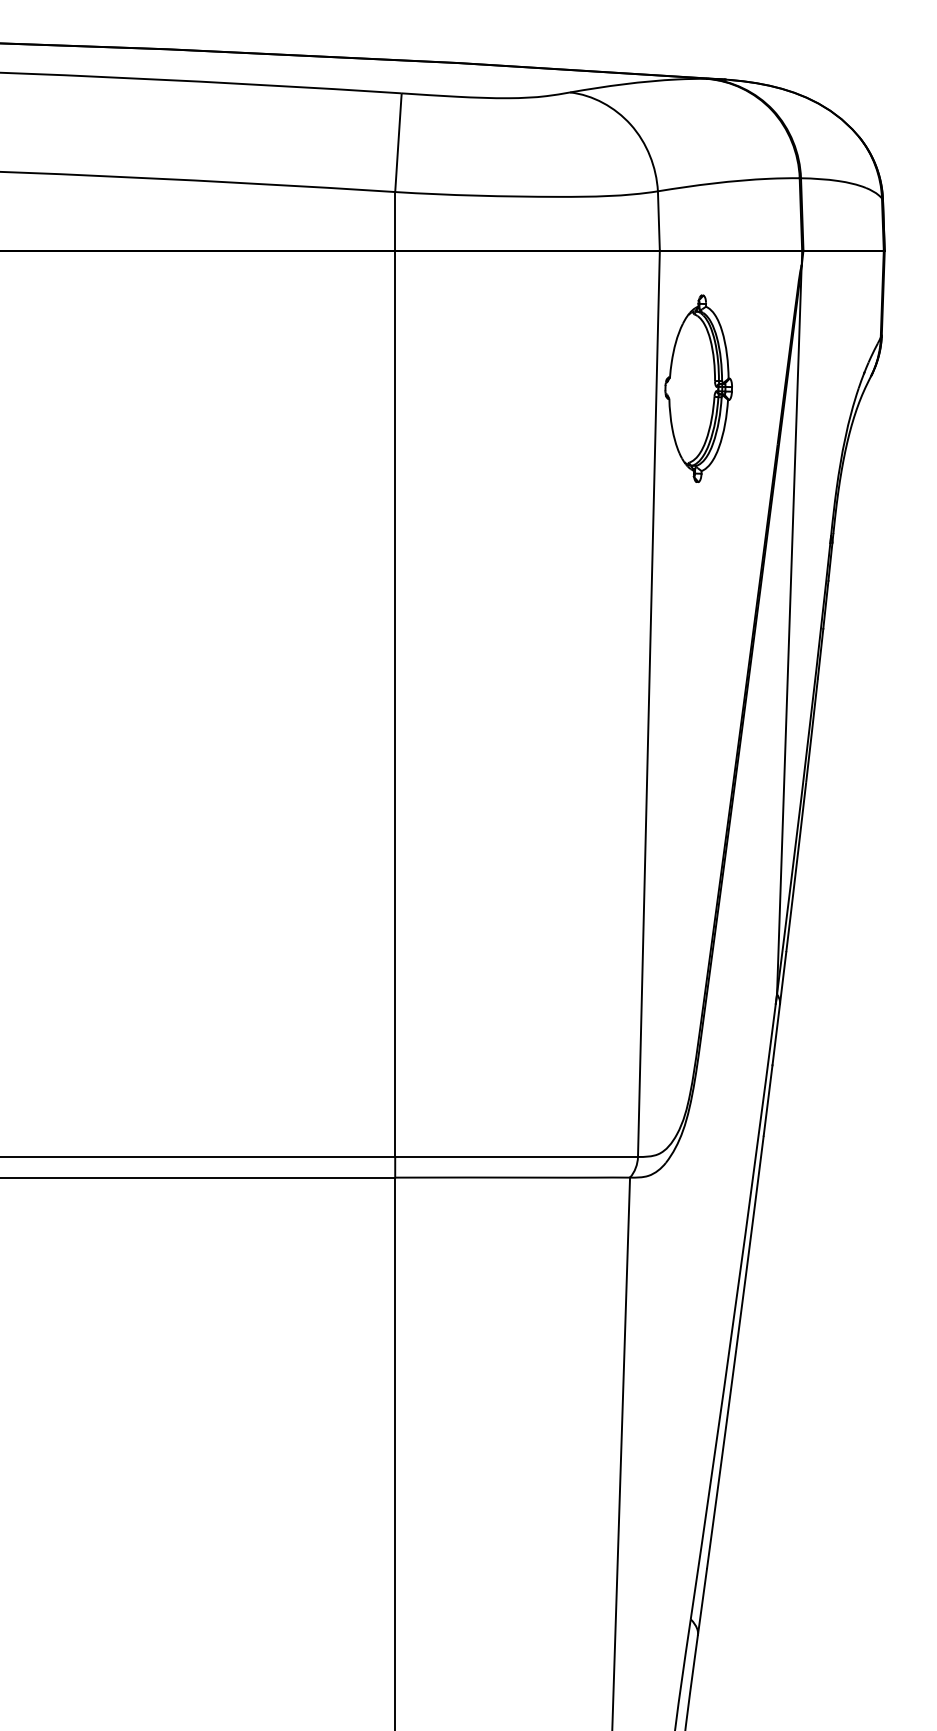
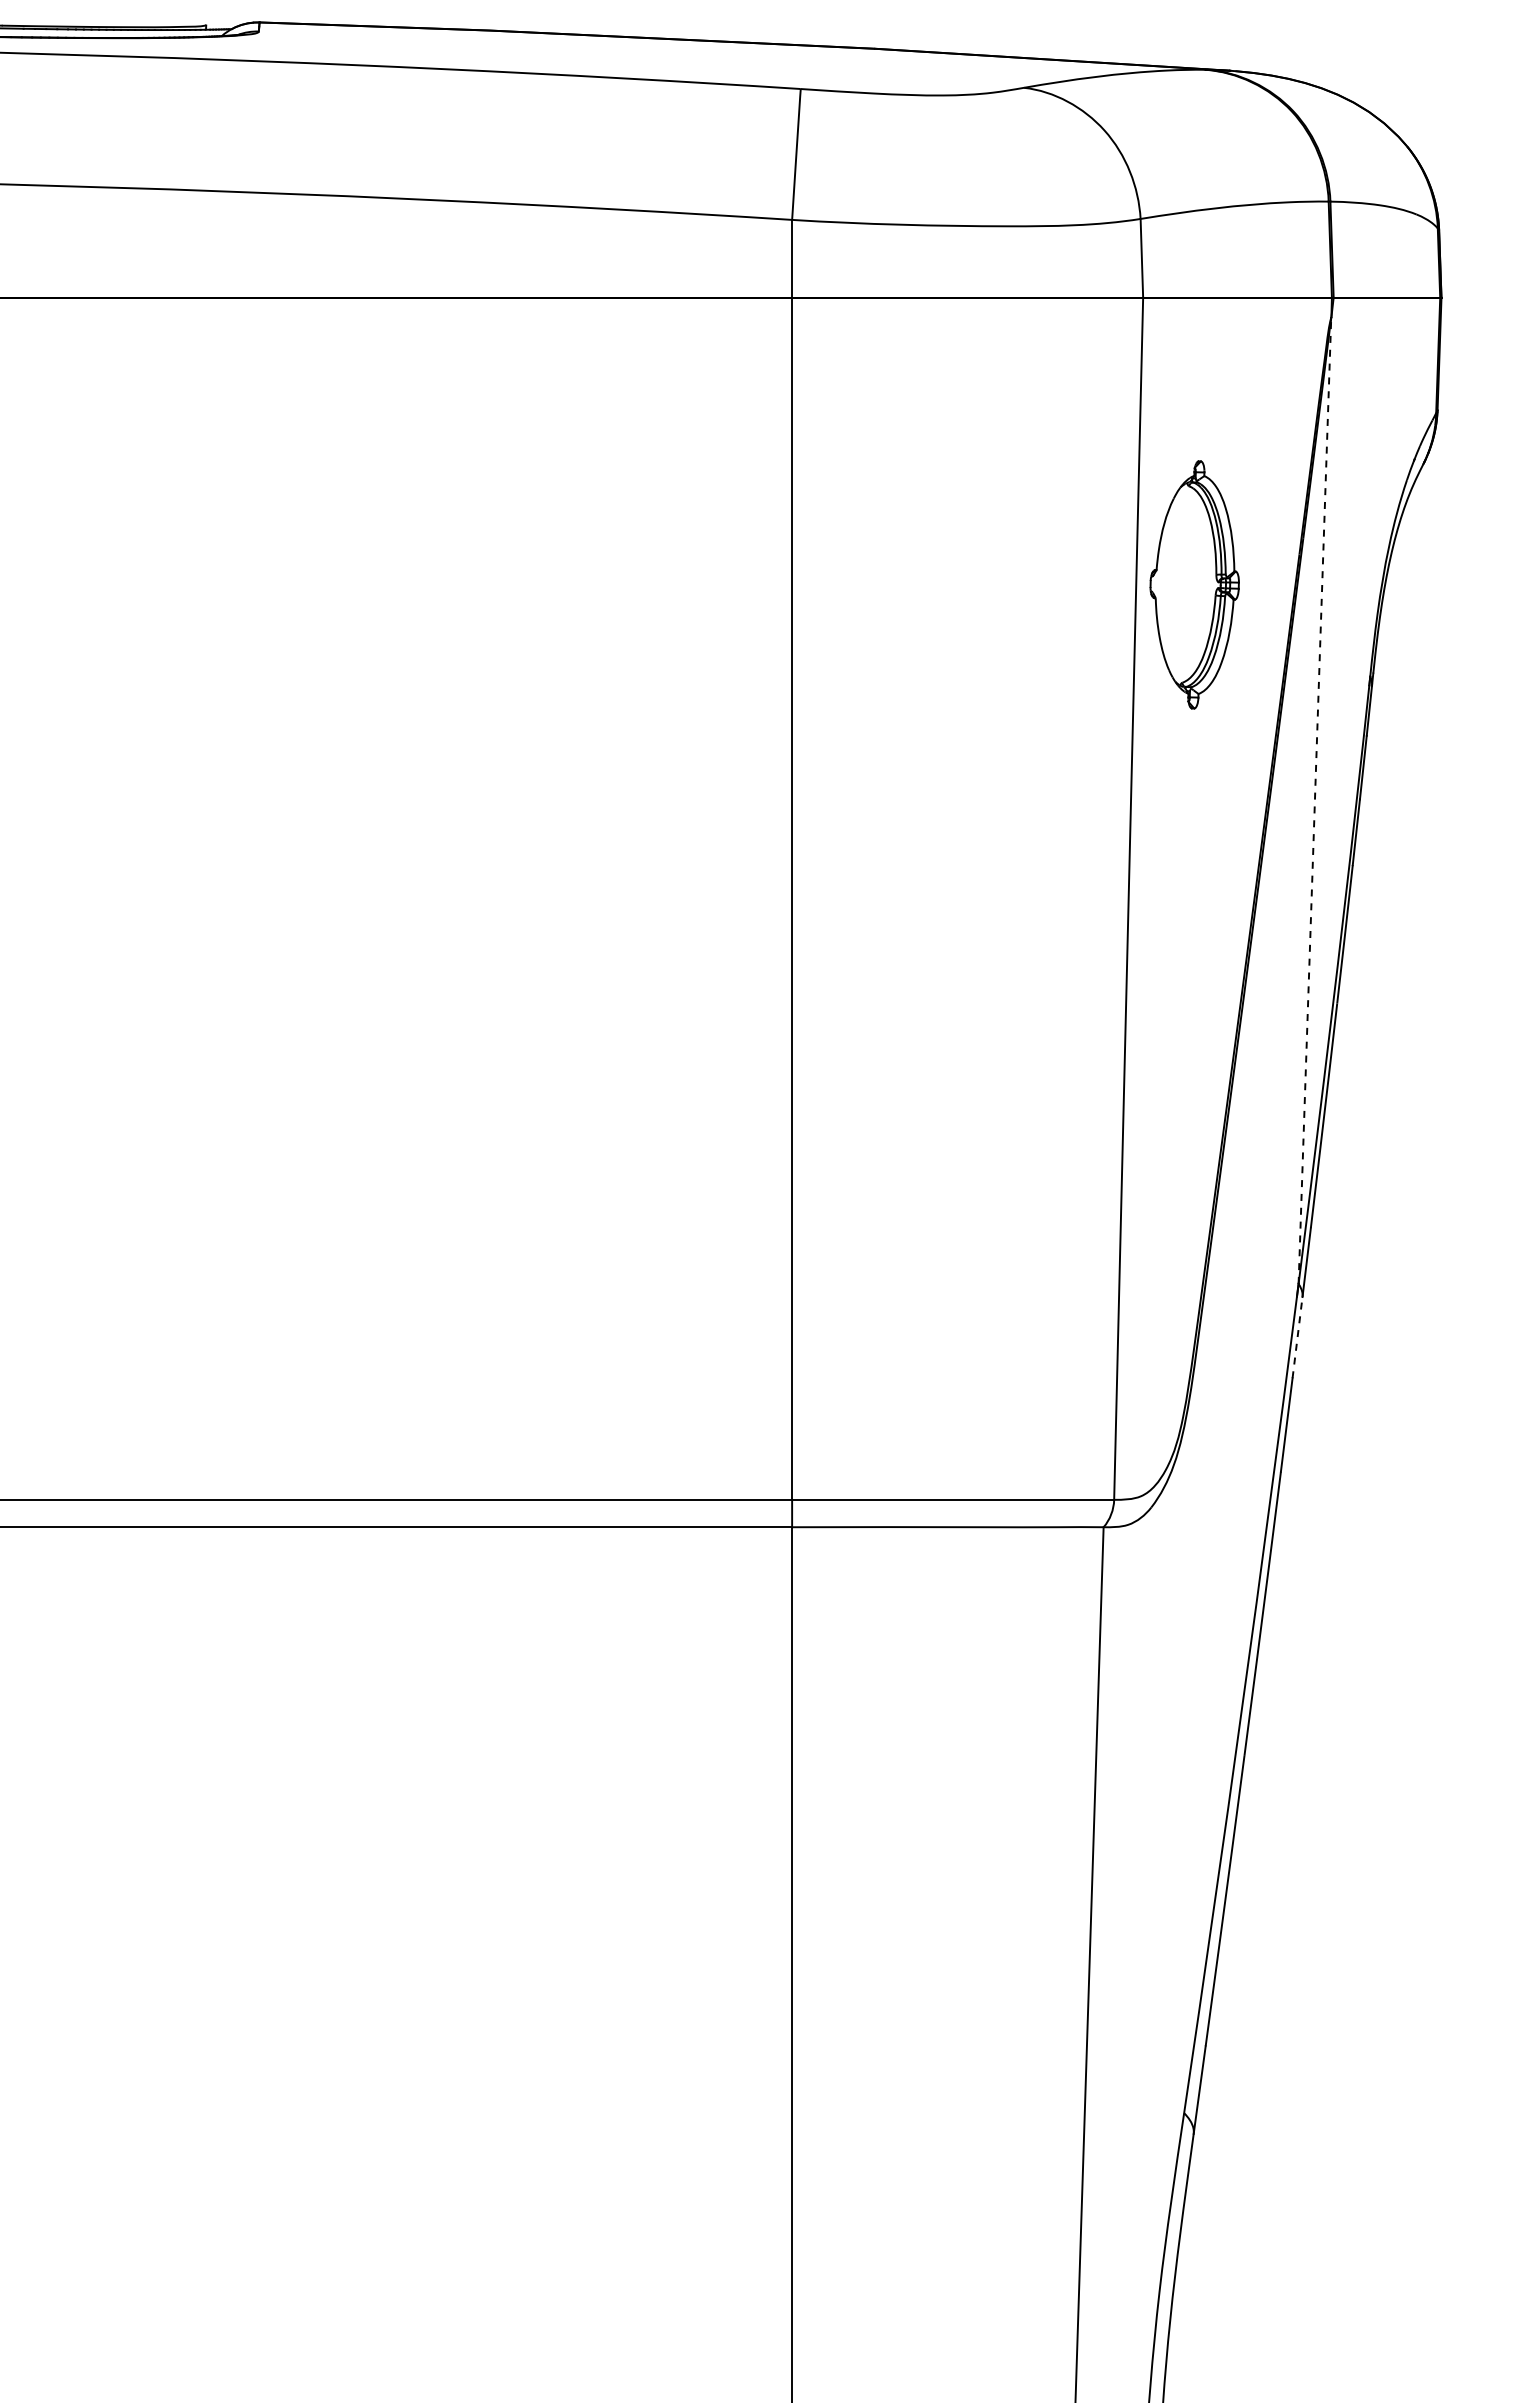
part: (698, 388) -> (1194, 584), moved
line: (789, 629) -> (1314, 800), solid -> dashed
line: (776, 1034) -> (1297, 1337), solid -> dashed

